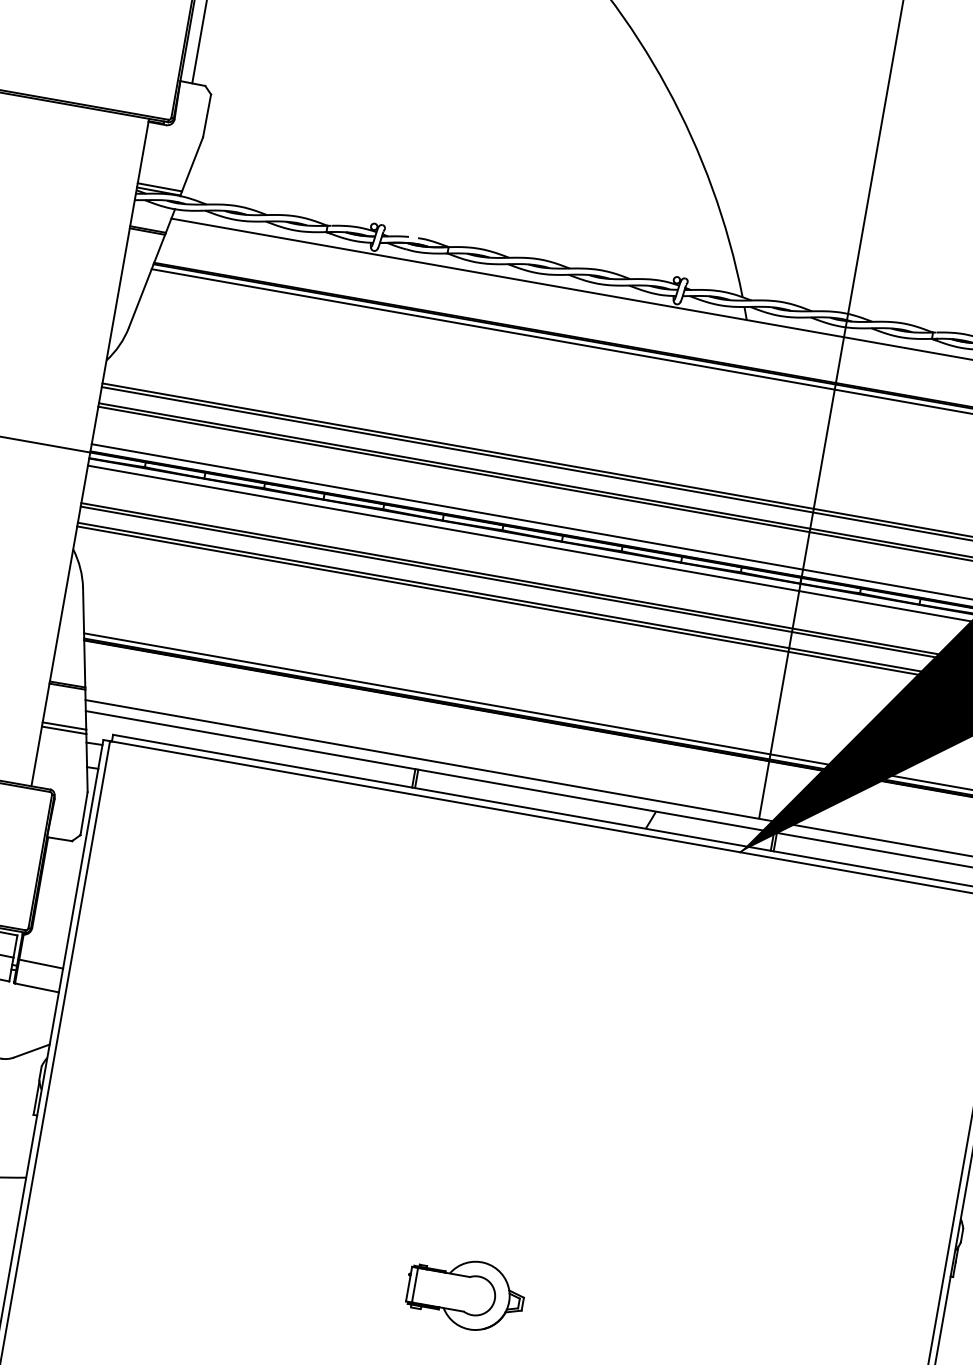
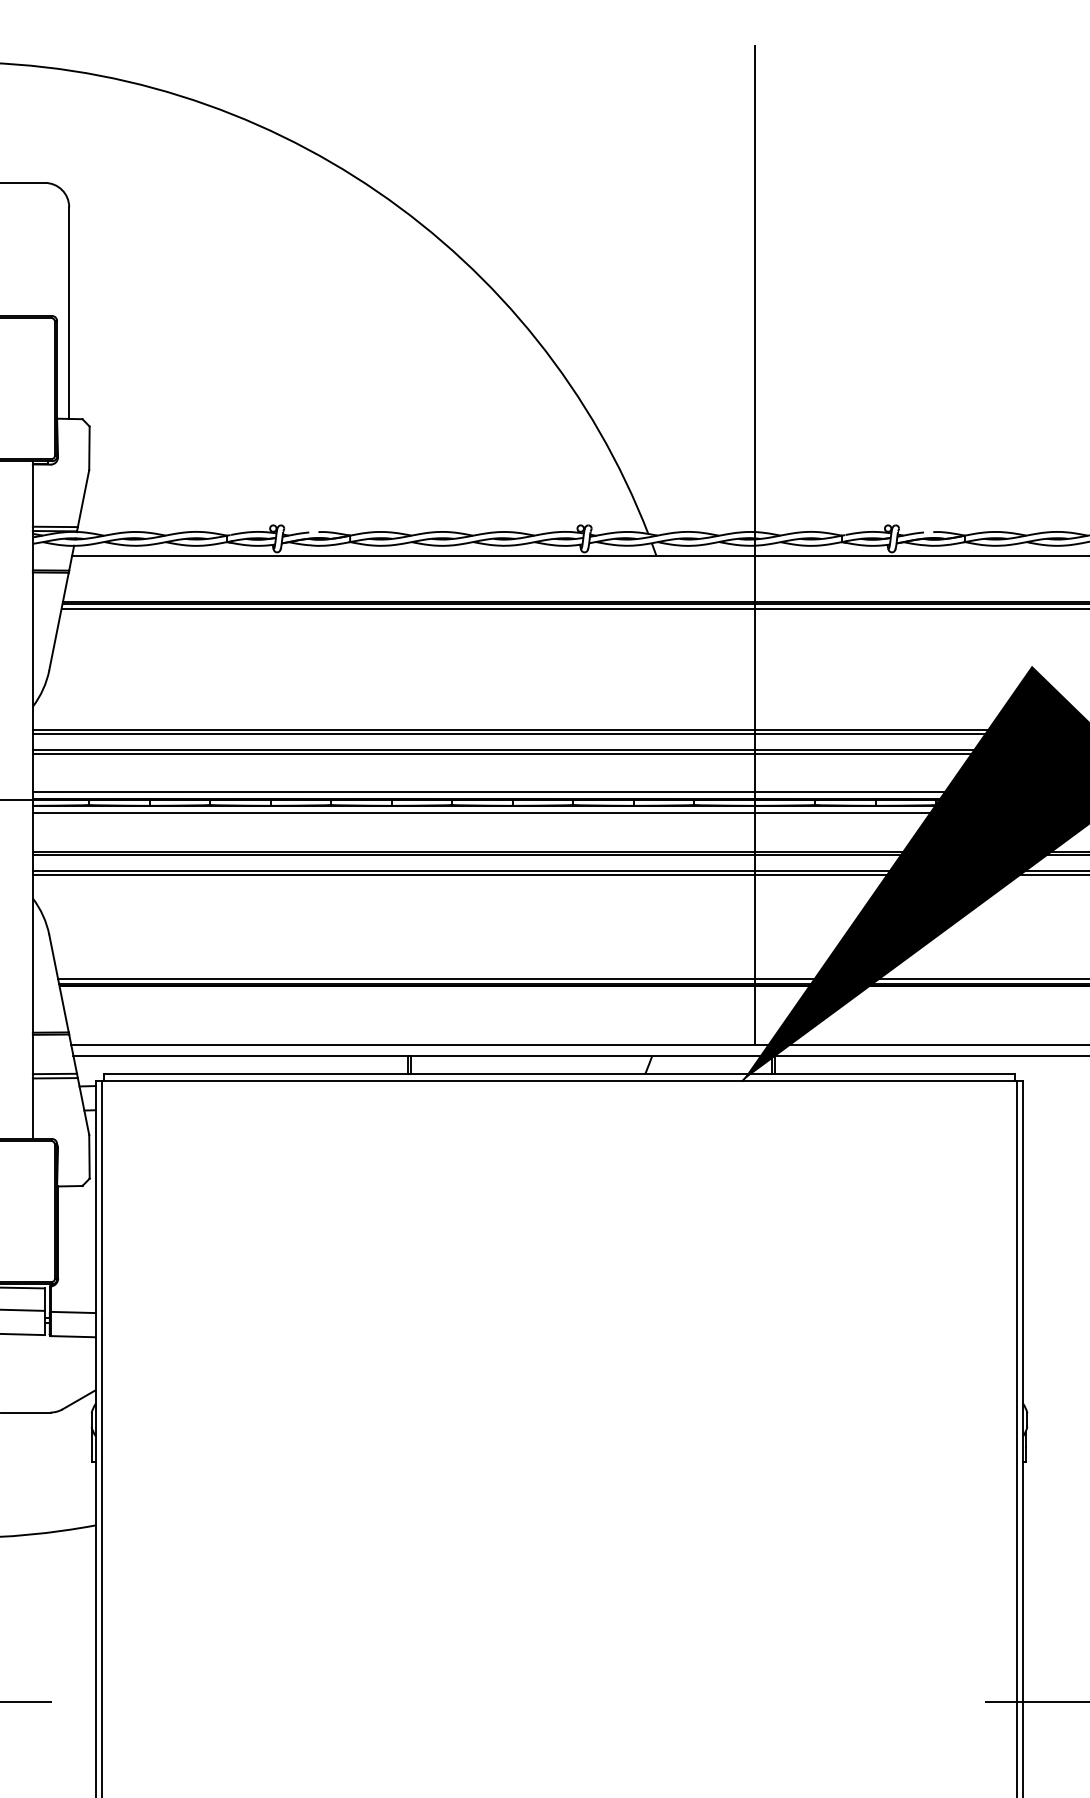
part: (464, 1293) -> (547, 1563), removed

